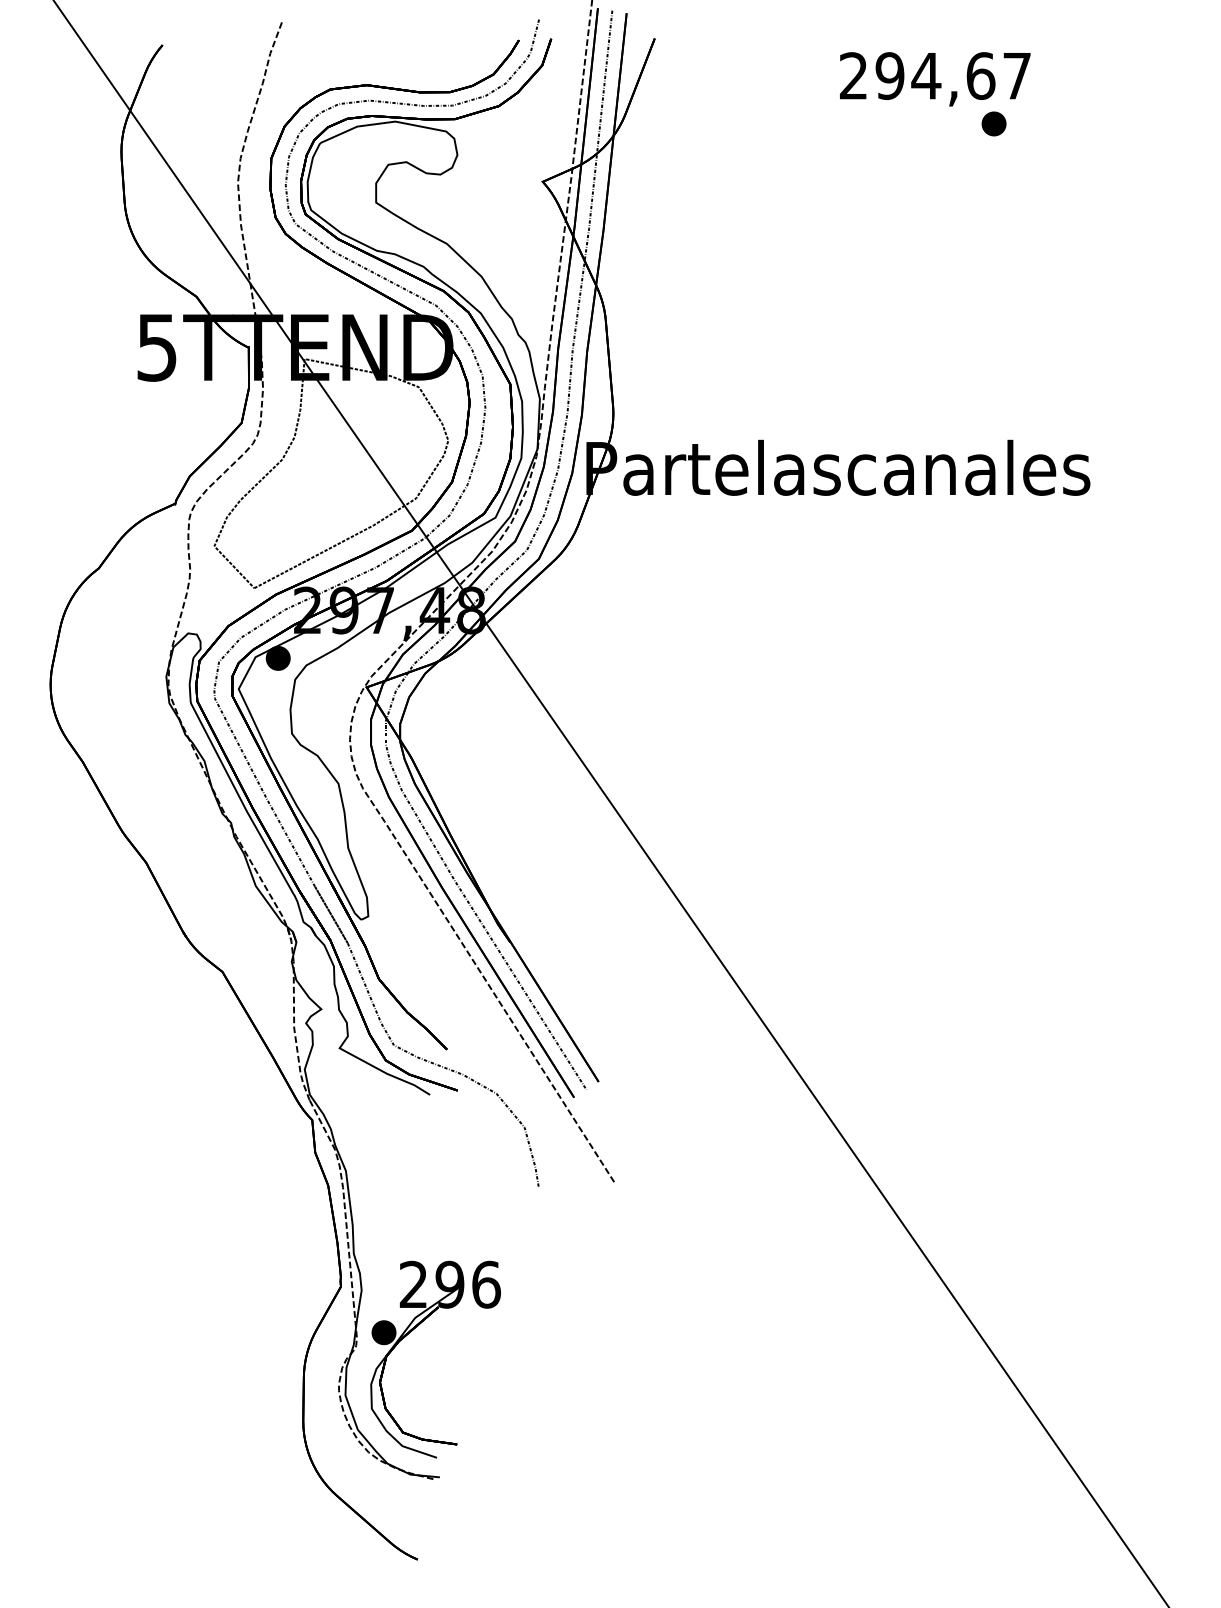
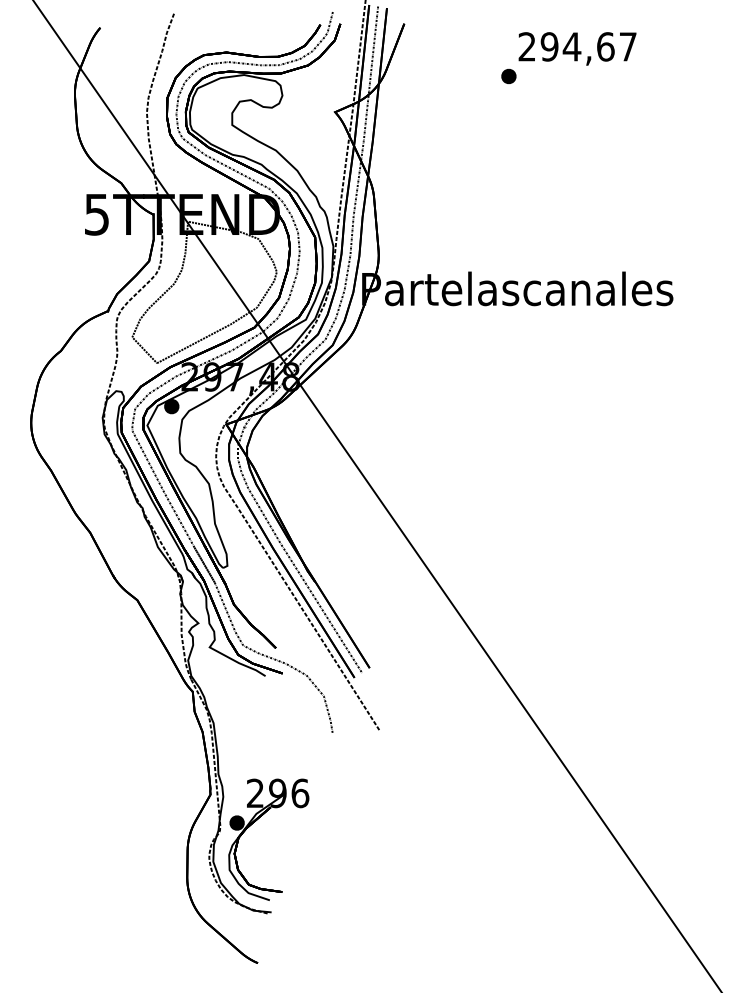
part: (993, 122) -> (508, 75), moved

